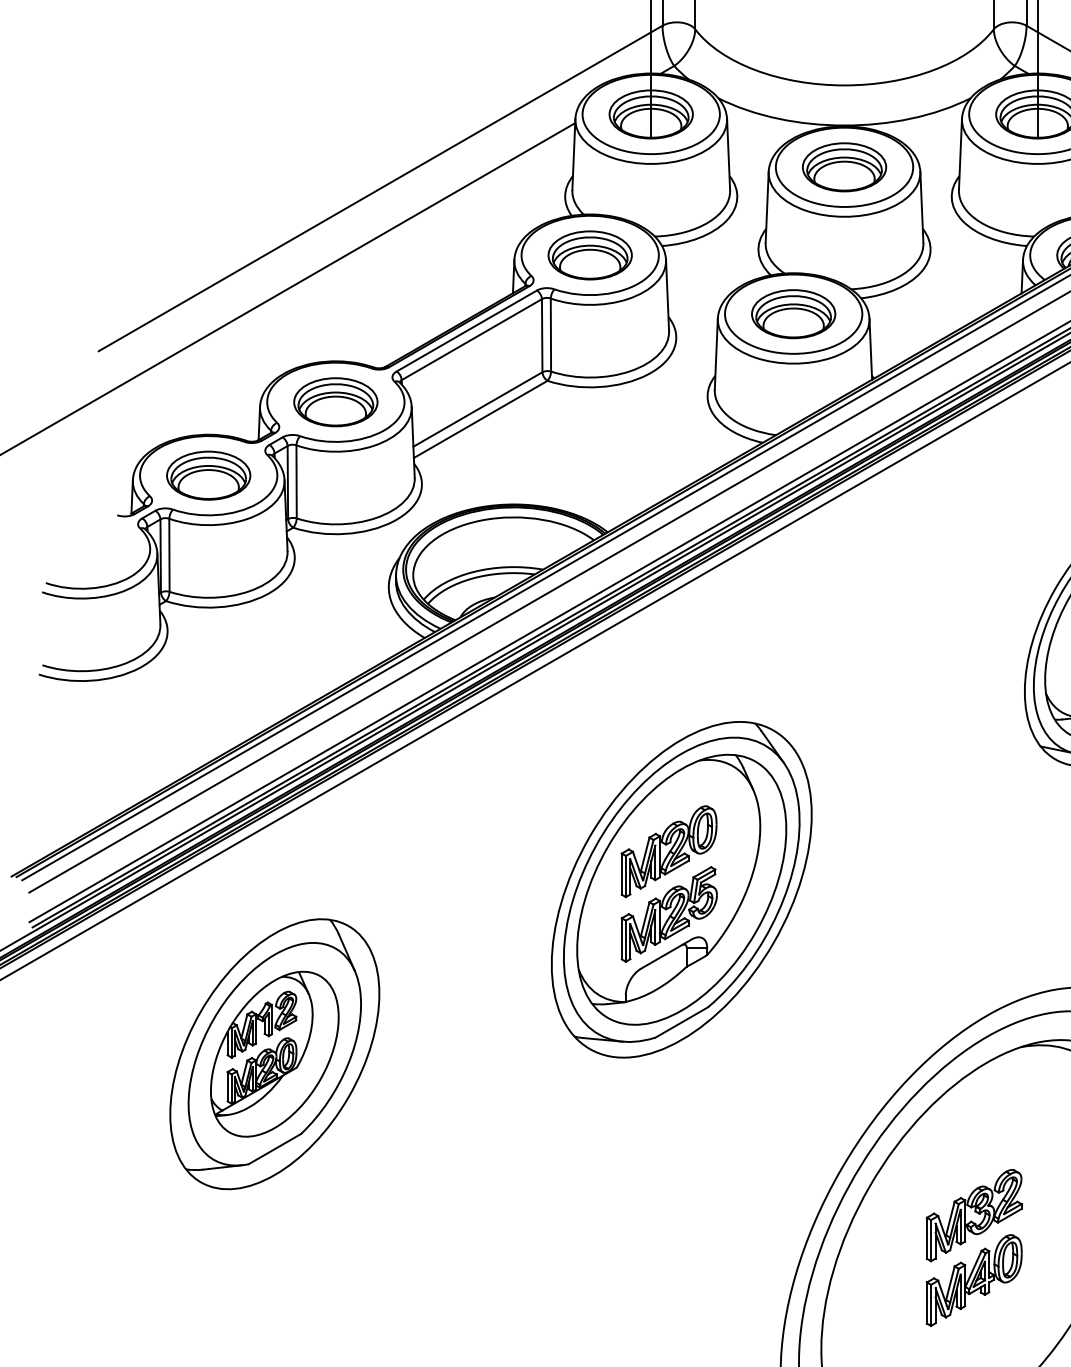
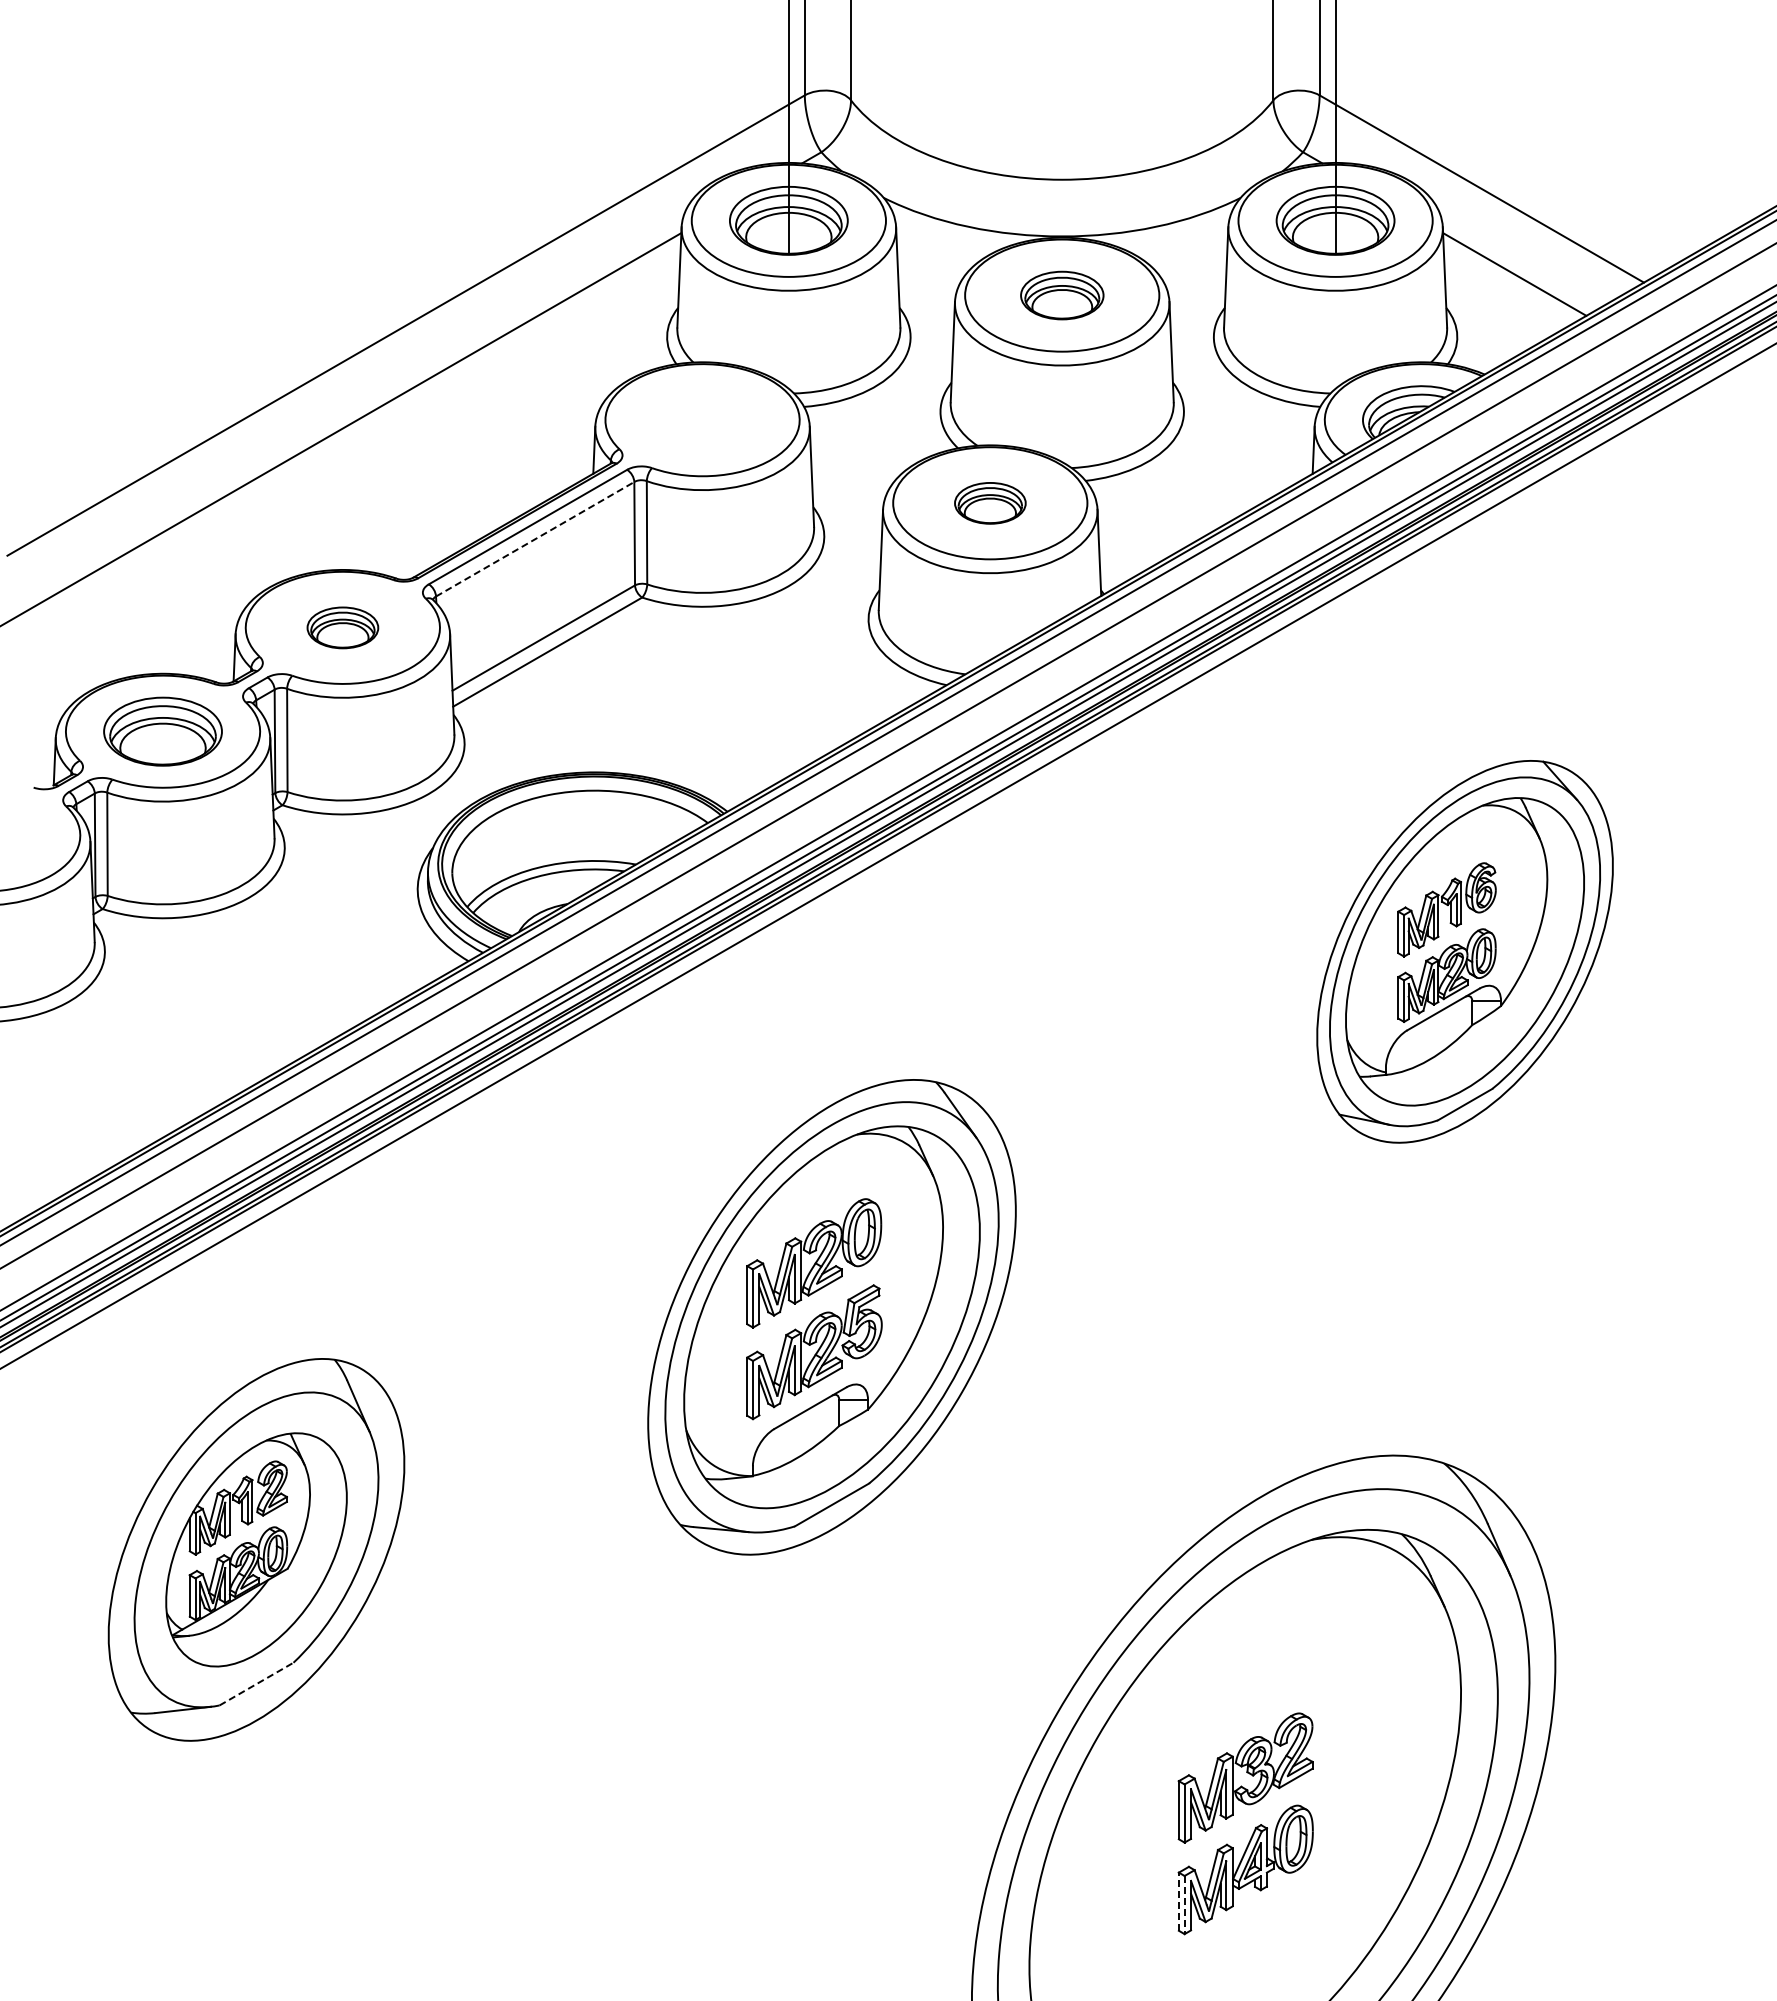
part: (844, 167) -> (1062, 295), size x0.7
part: (590, 255) -> (702, 420), removed
part: (793, 314) -> (990, 503), size x0.6
line: (472, 339) -> (535, 539), solid -> dashed
part: (335, 402) -> (342, 627), size x0.6
line: (274, 1149) -> (256, 1684), solid -> dashed
line: (926, 1302) -> (1178, 1901), solid -> dashed
line: (930, 1305) -> (1184, 1905), solid -> dashed

